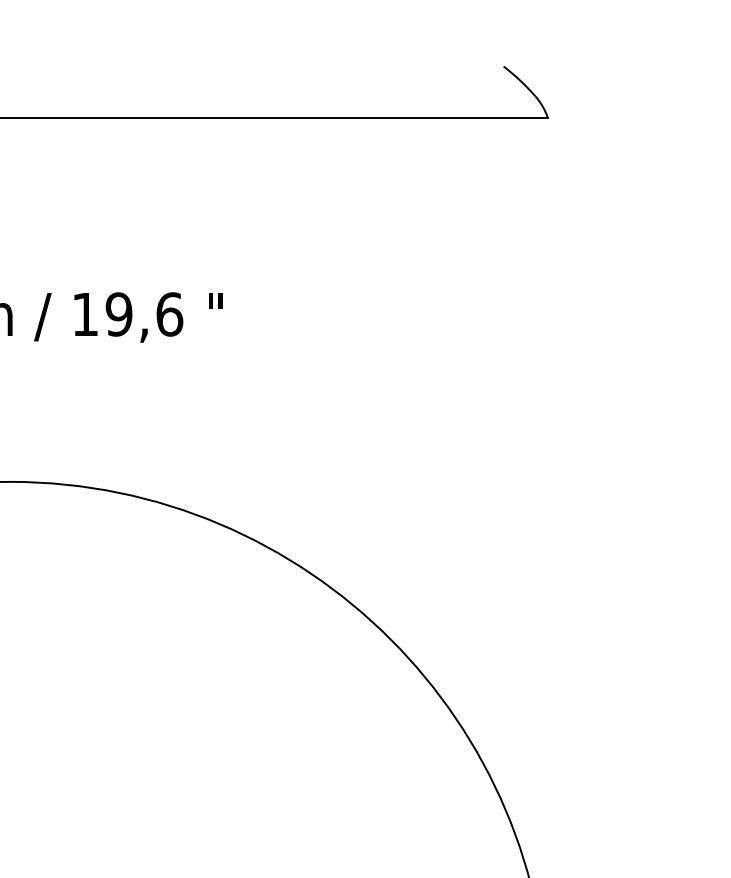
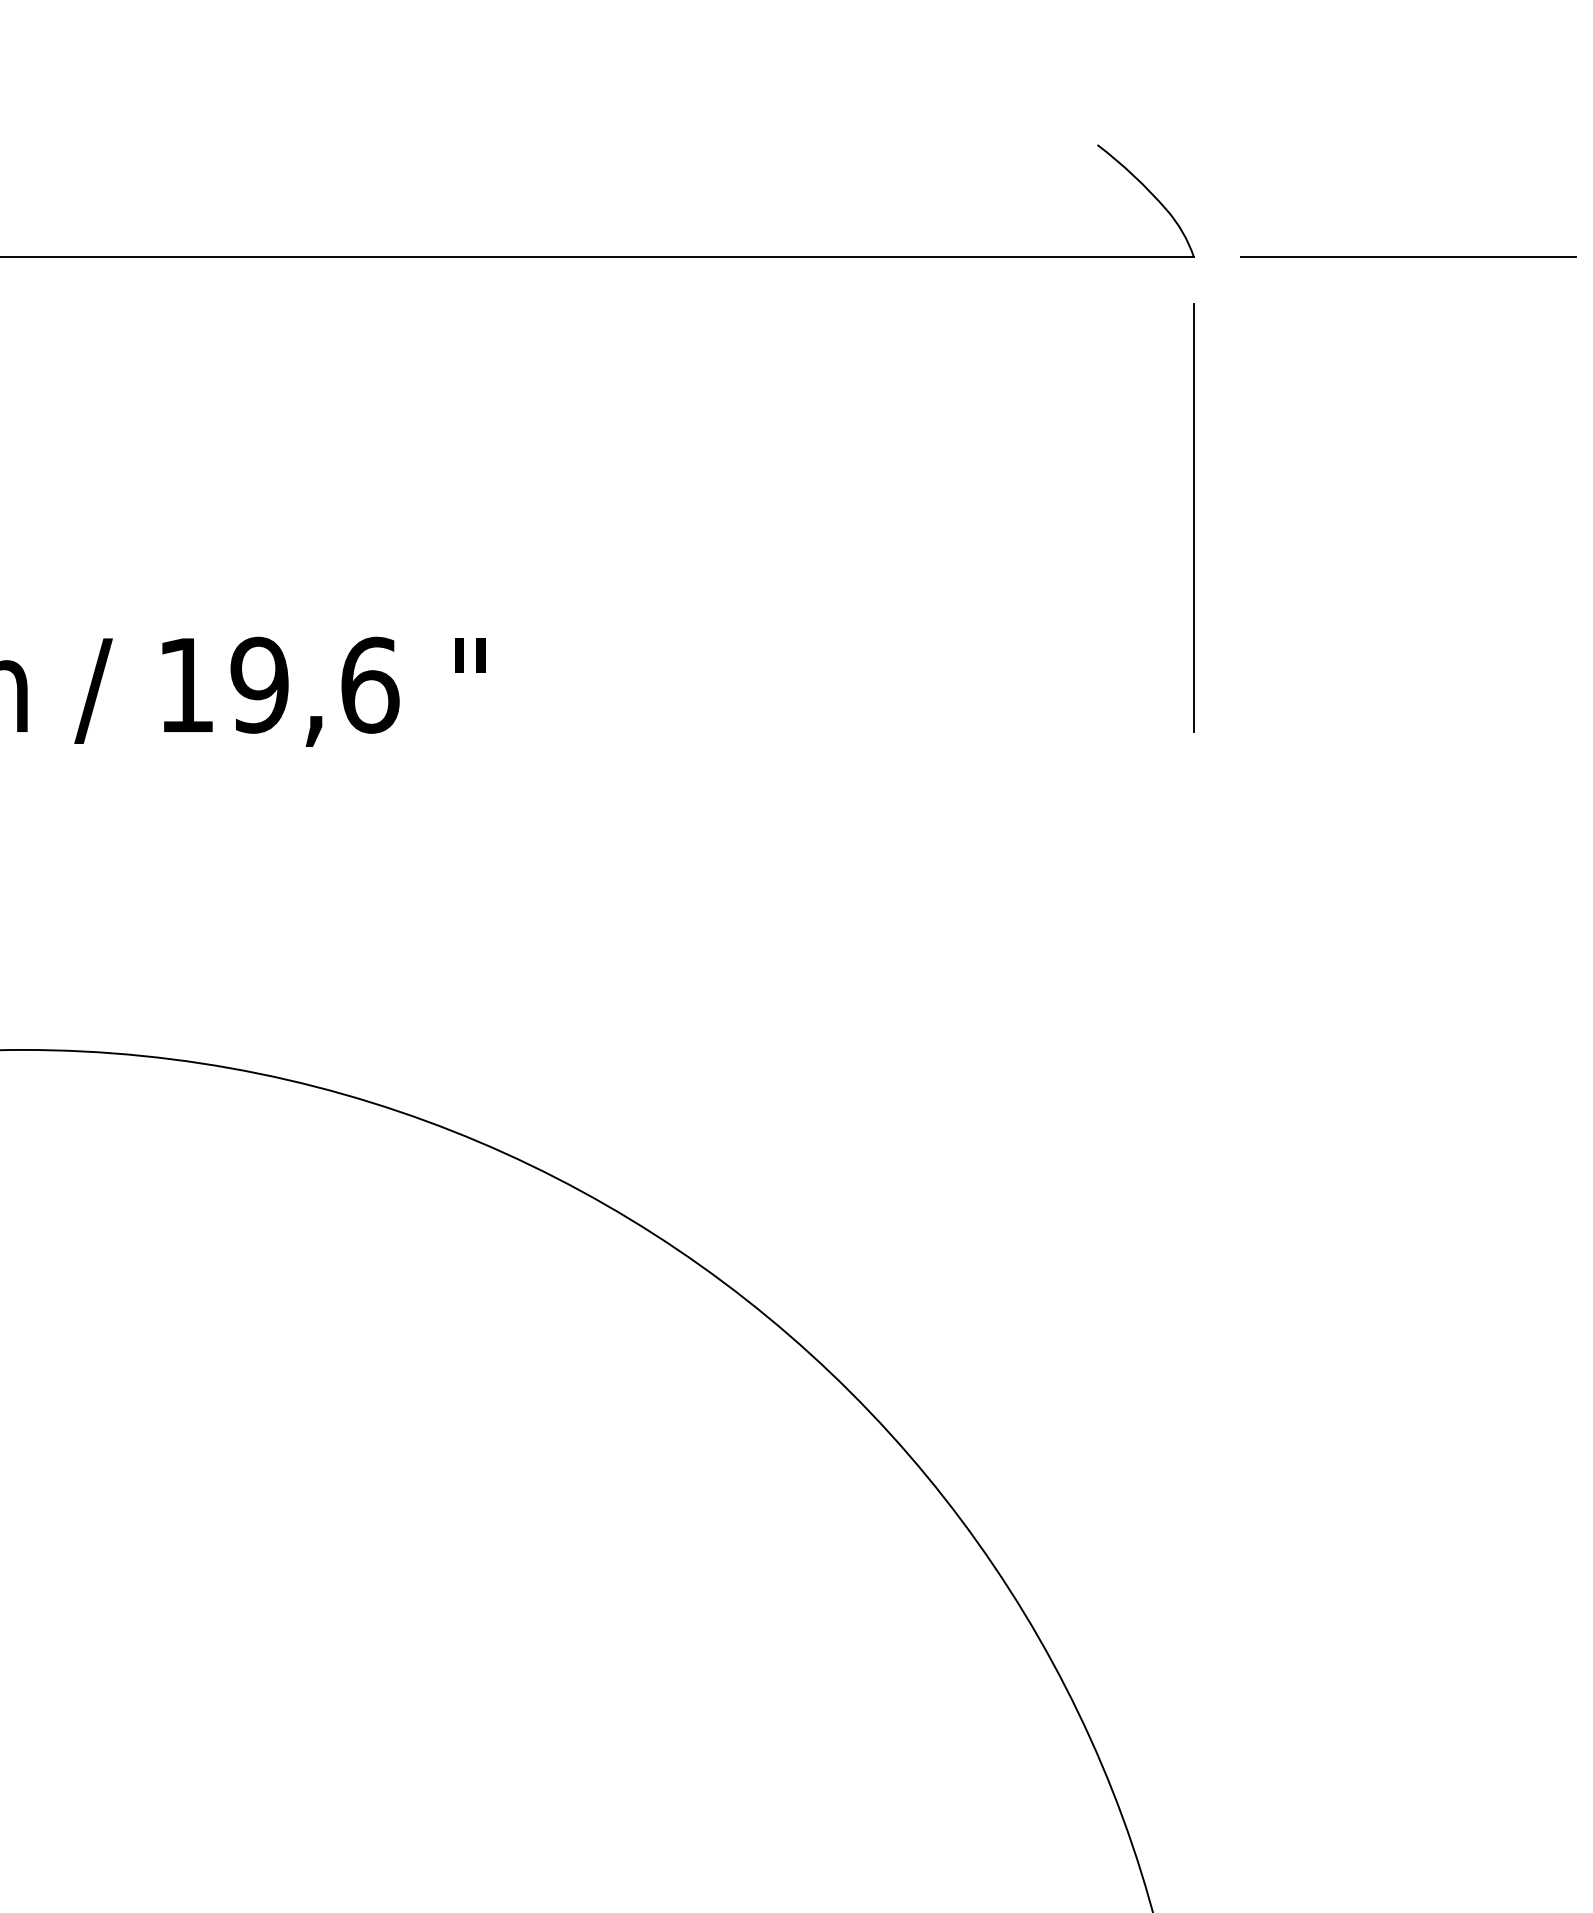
line: (646, 118) -> (1408, 258), added
line: (547, 237) -> (1193, 517), added

